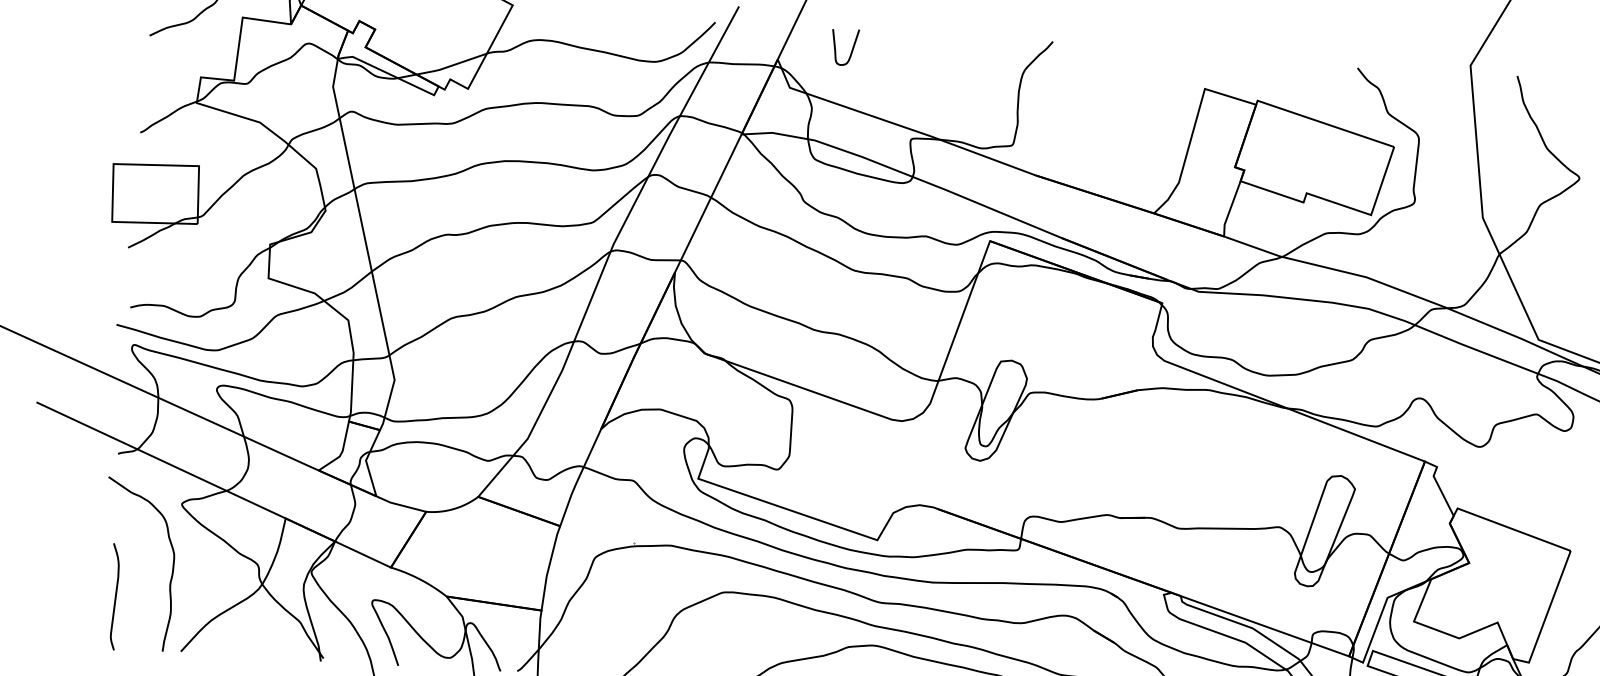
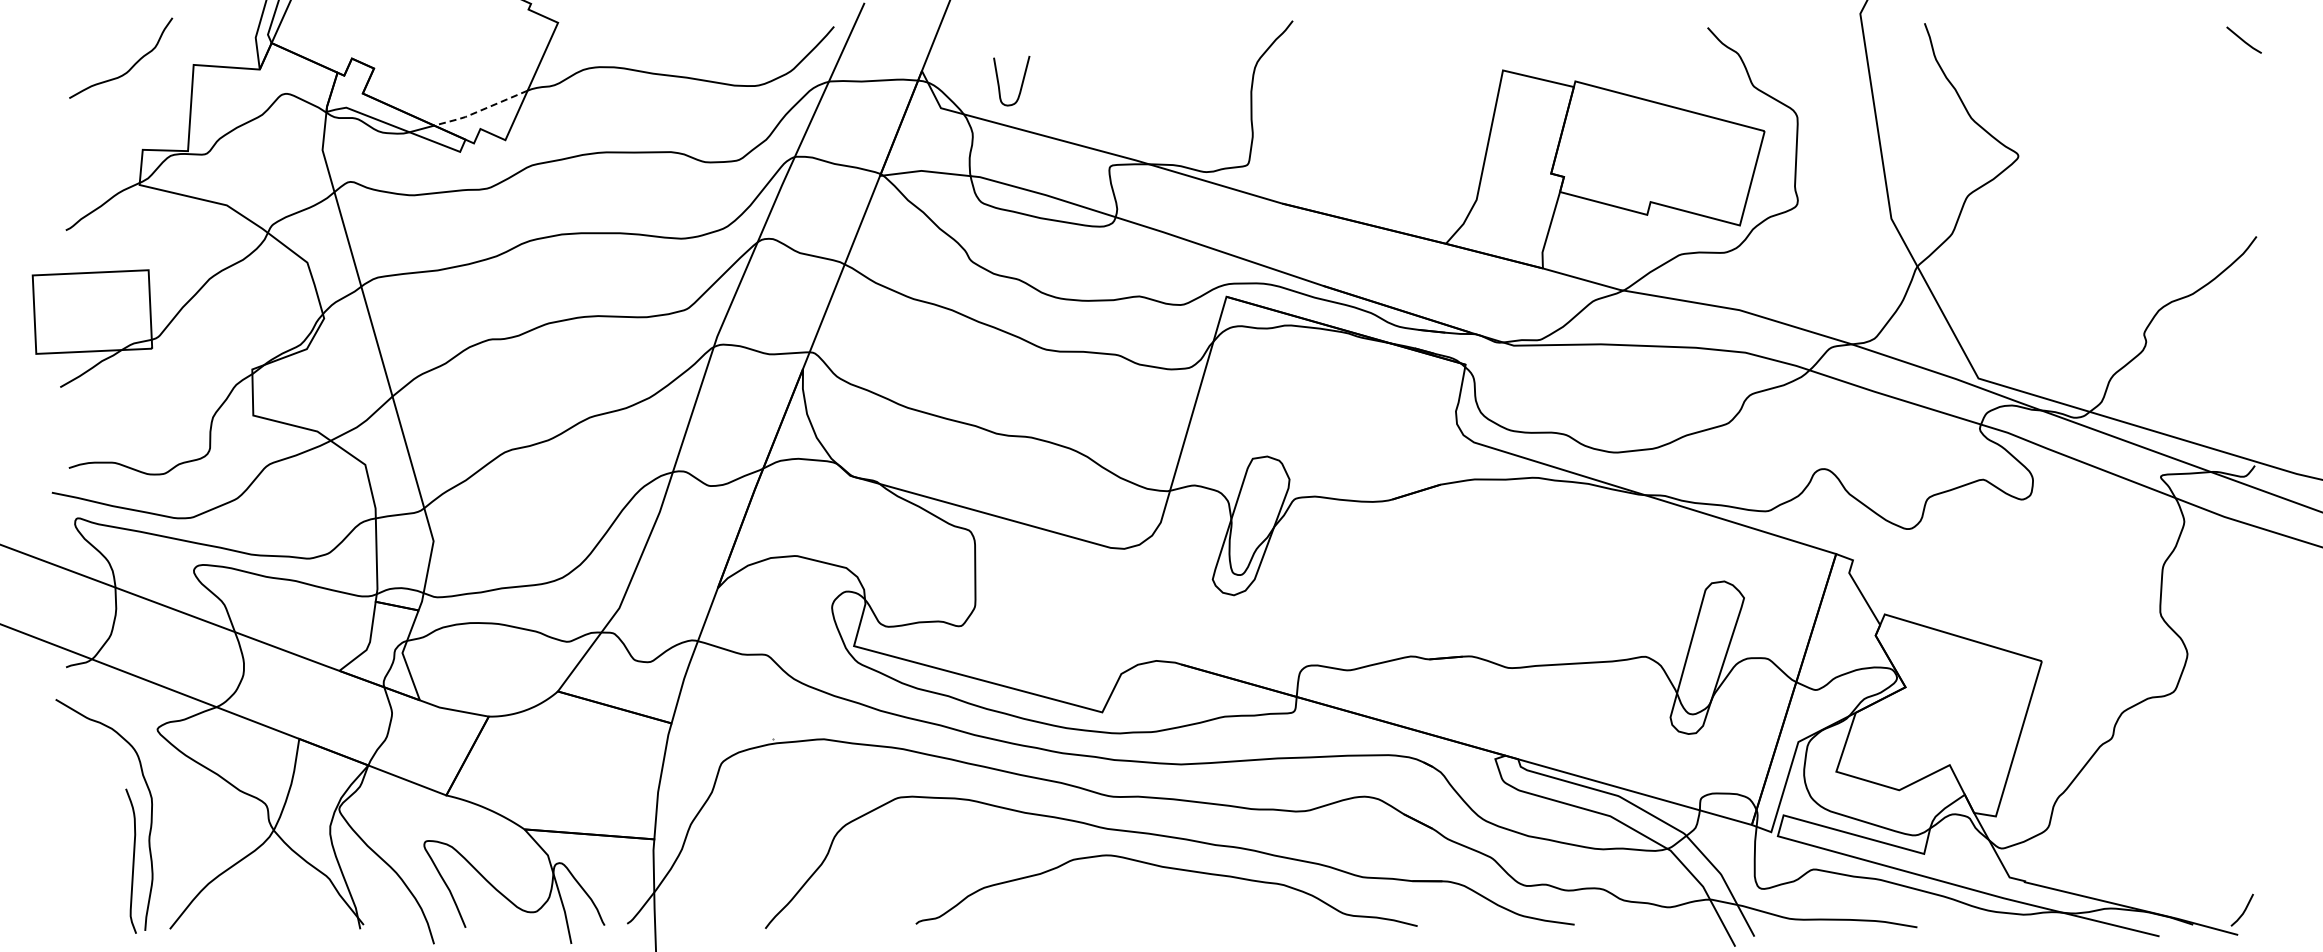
curve: (852, 48) -> (1021, 82), moved
line: (451, 65) -> (480, 110), solid -> dashed
curve: (114, 596) -> (132, 860), moved

